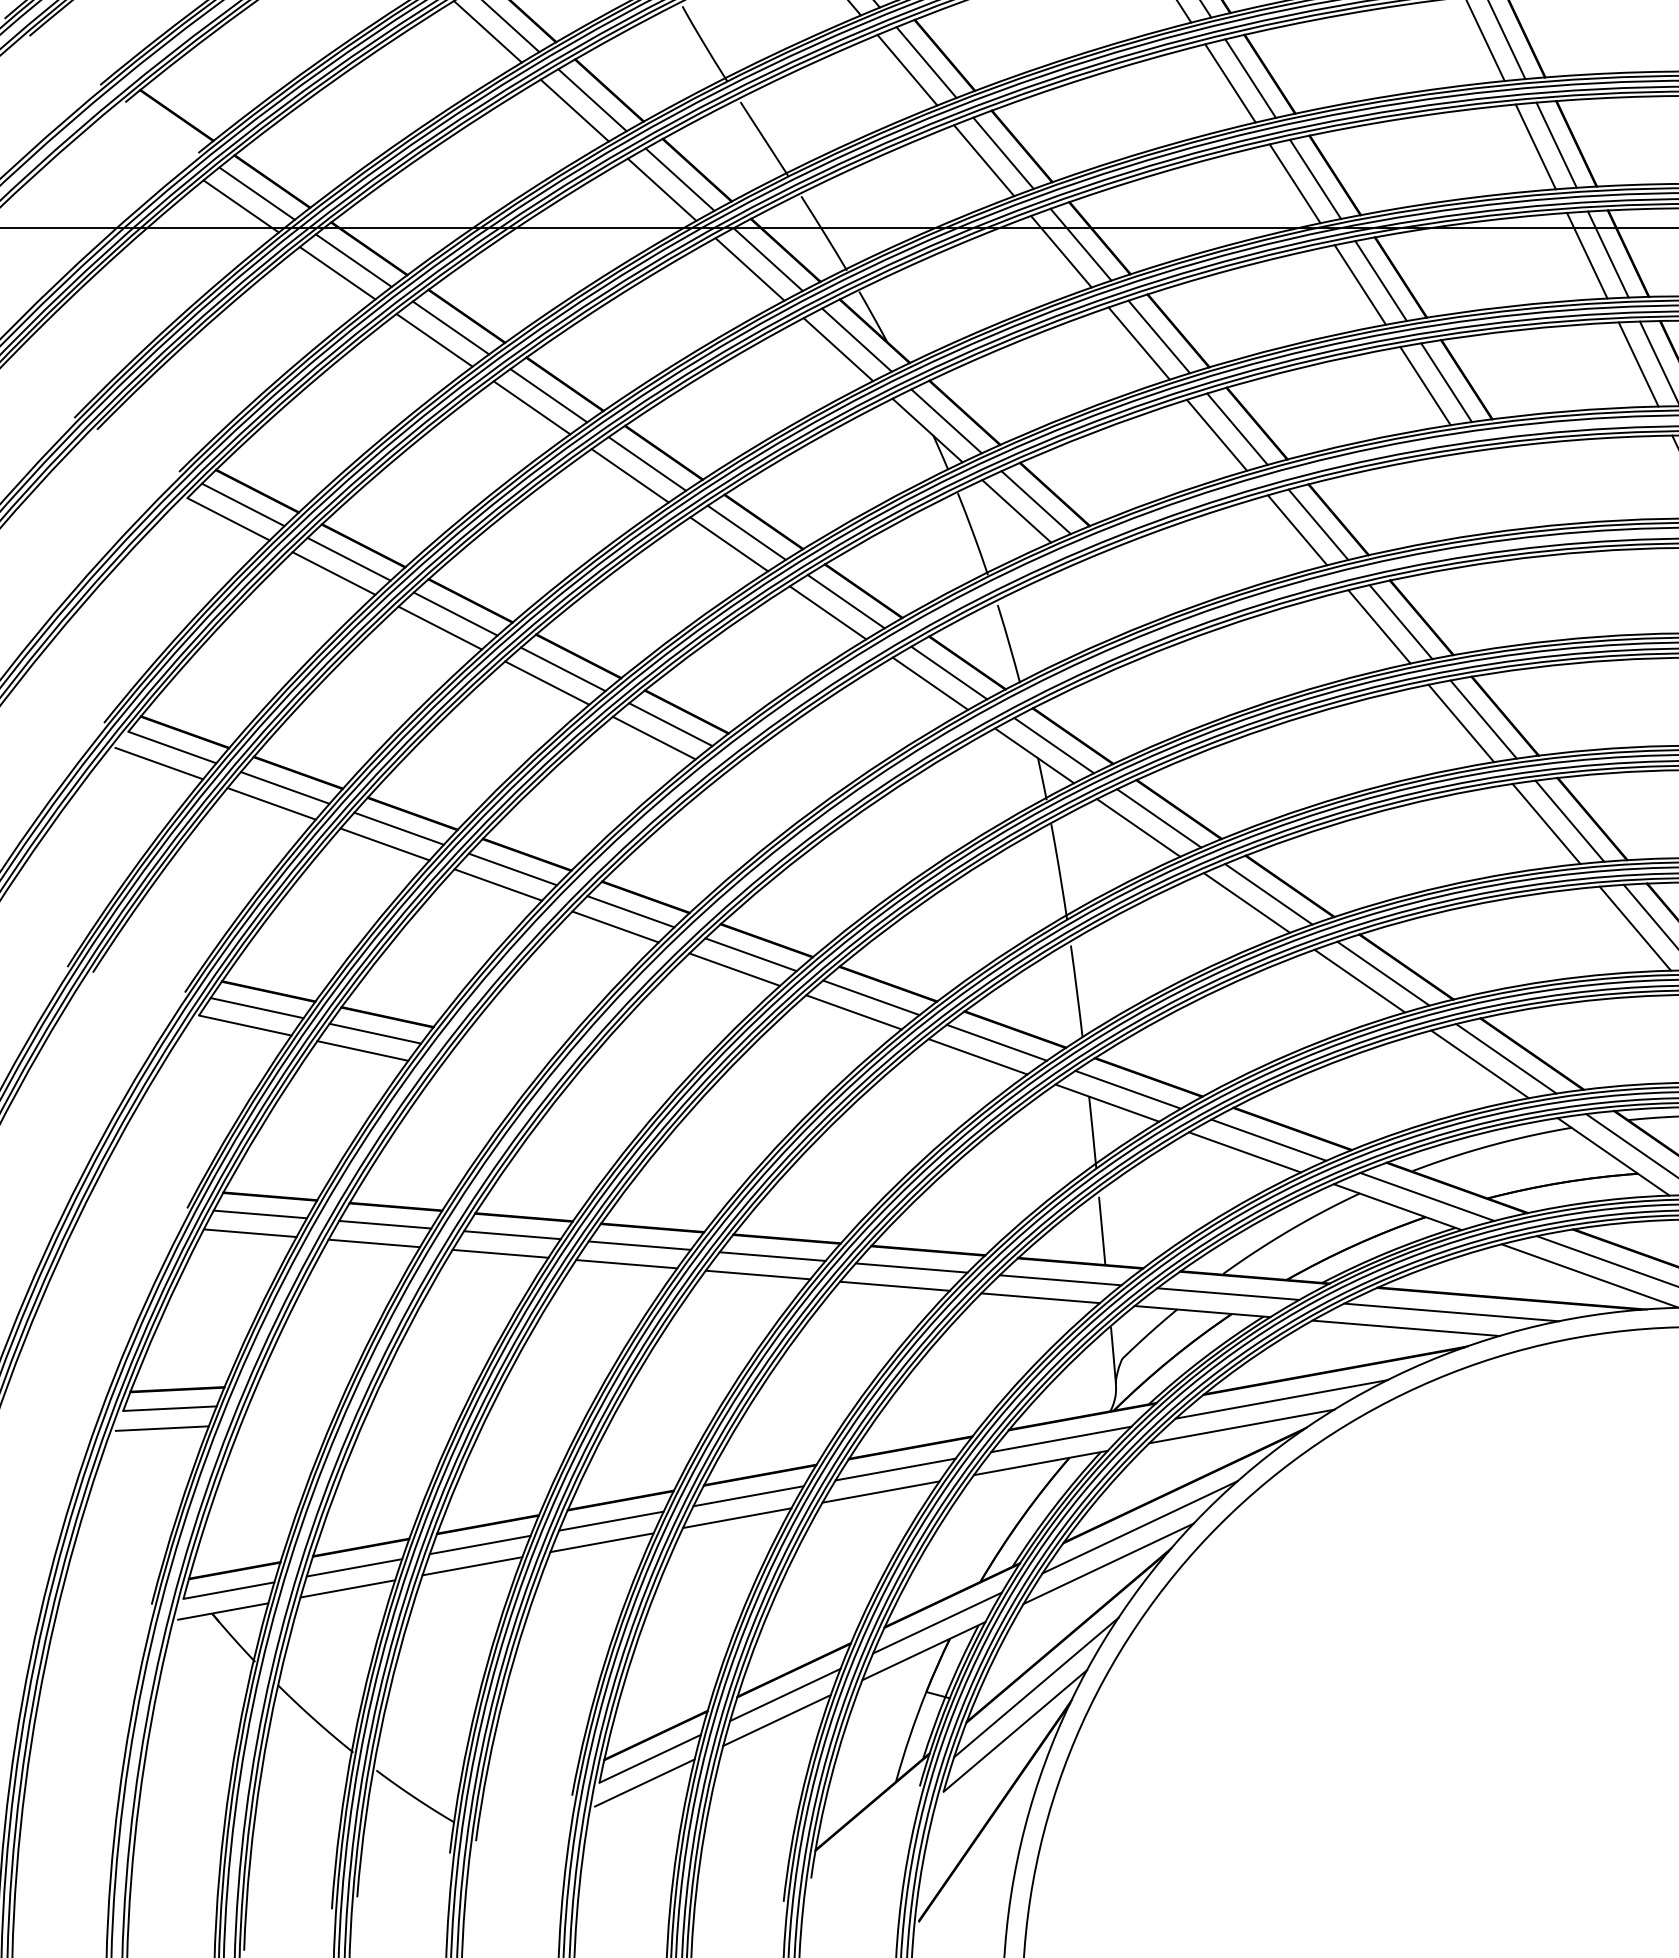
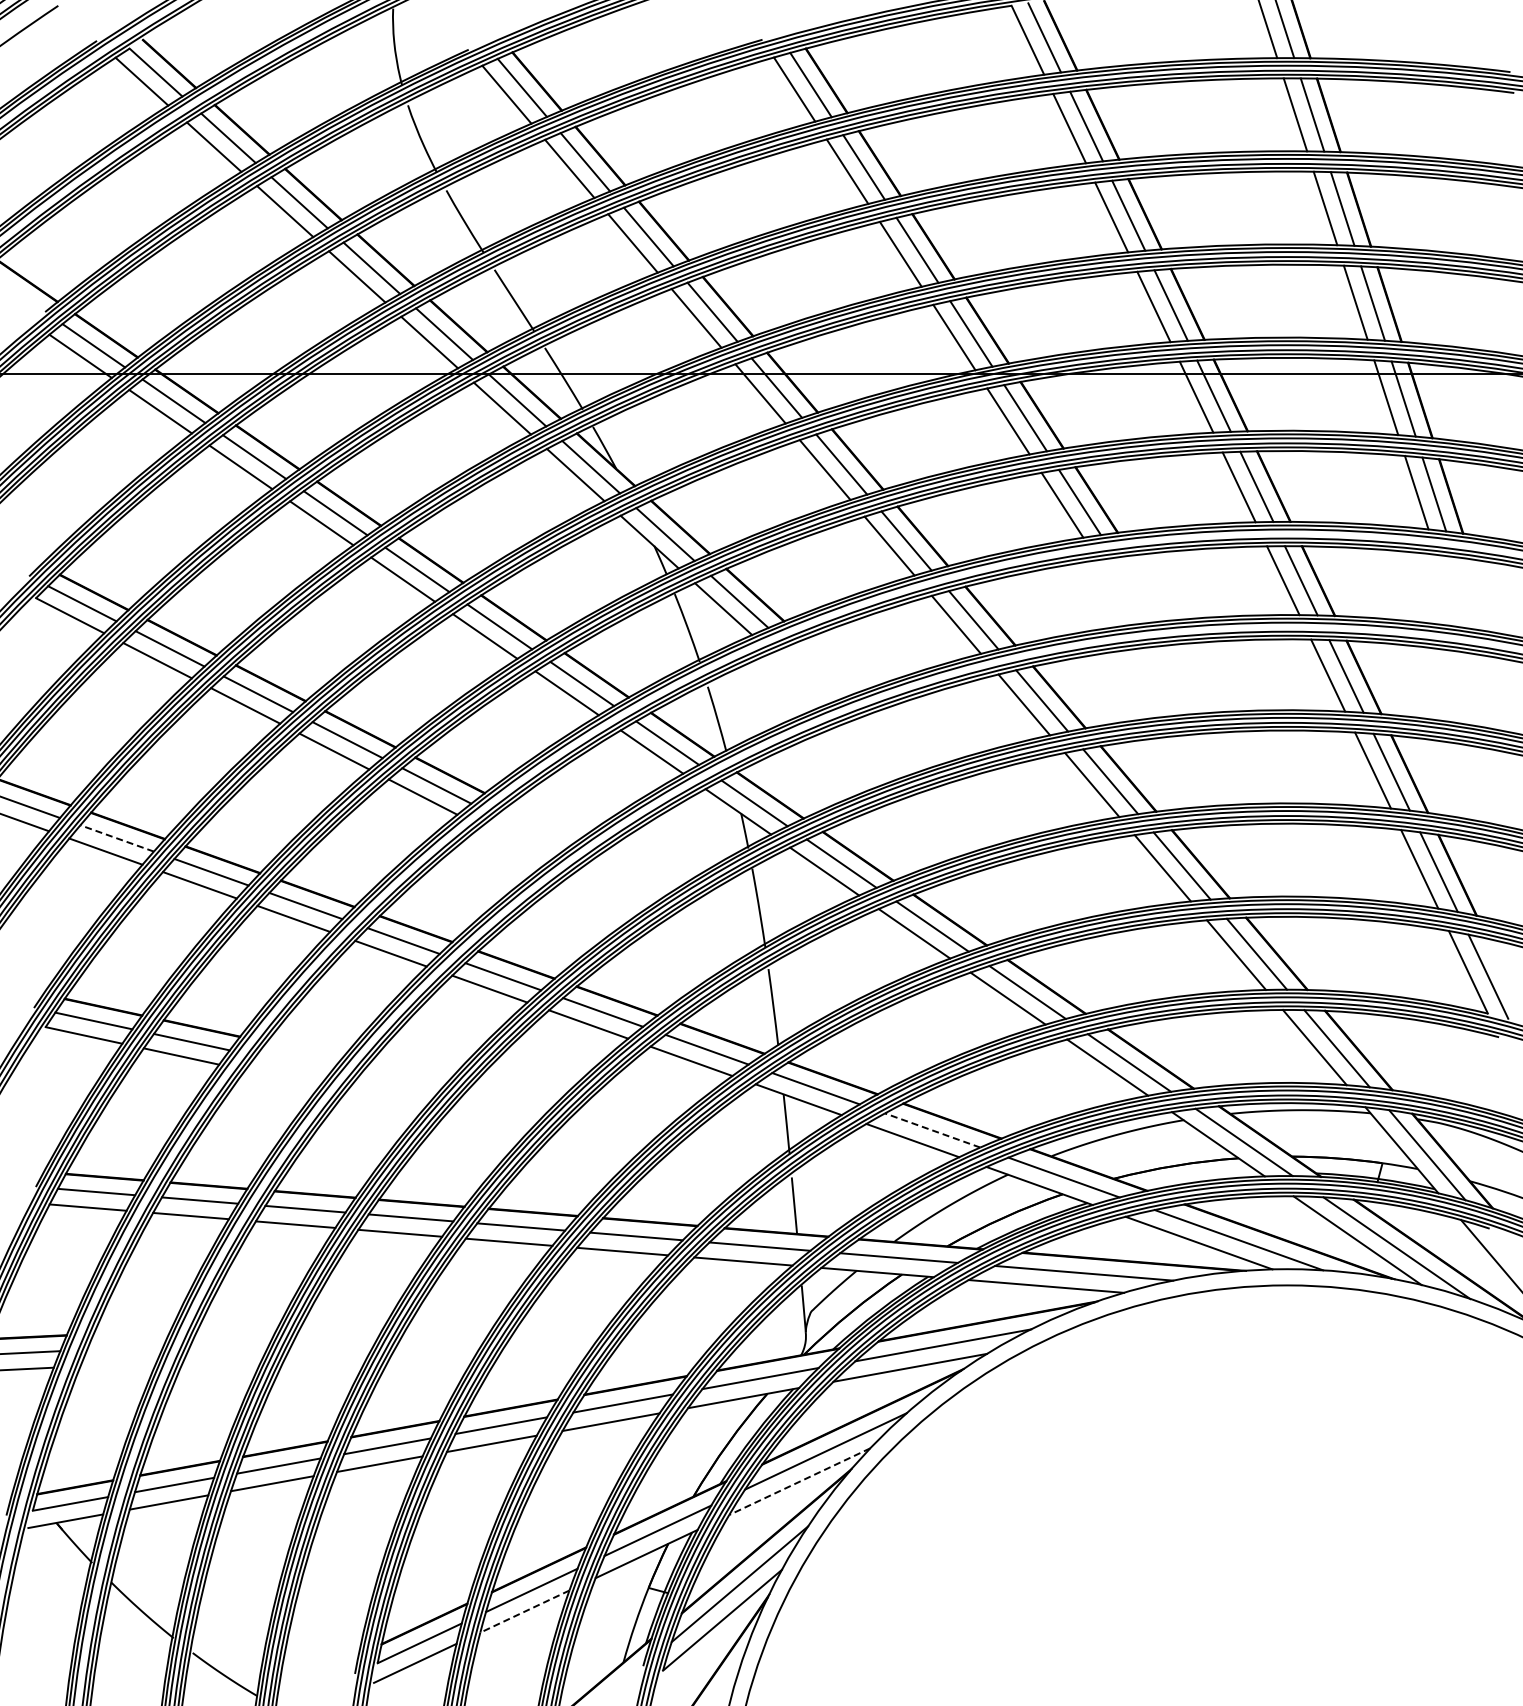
line: (284, 788) -> (116, 838), solid -> dashed
line: (1268, 1140) -> (932, 1130), solid -> dashed
line: (1108, 1563) -> (799, 1481), solid -> dashed
line: (776, 1720) -> (524, 1611), solid -> dashed

